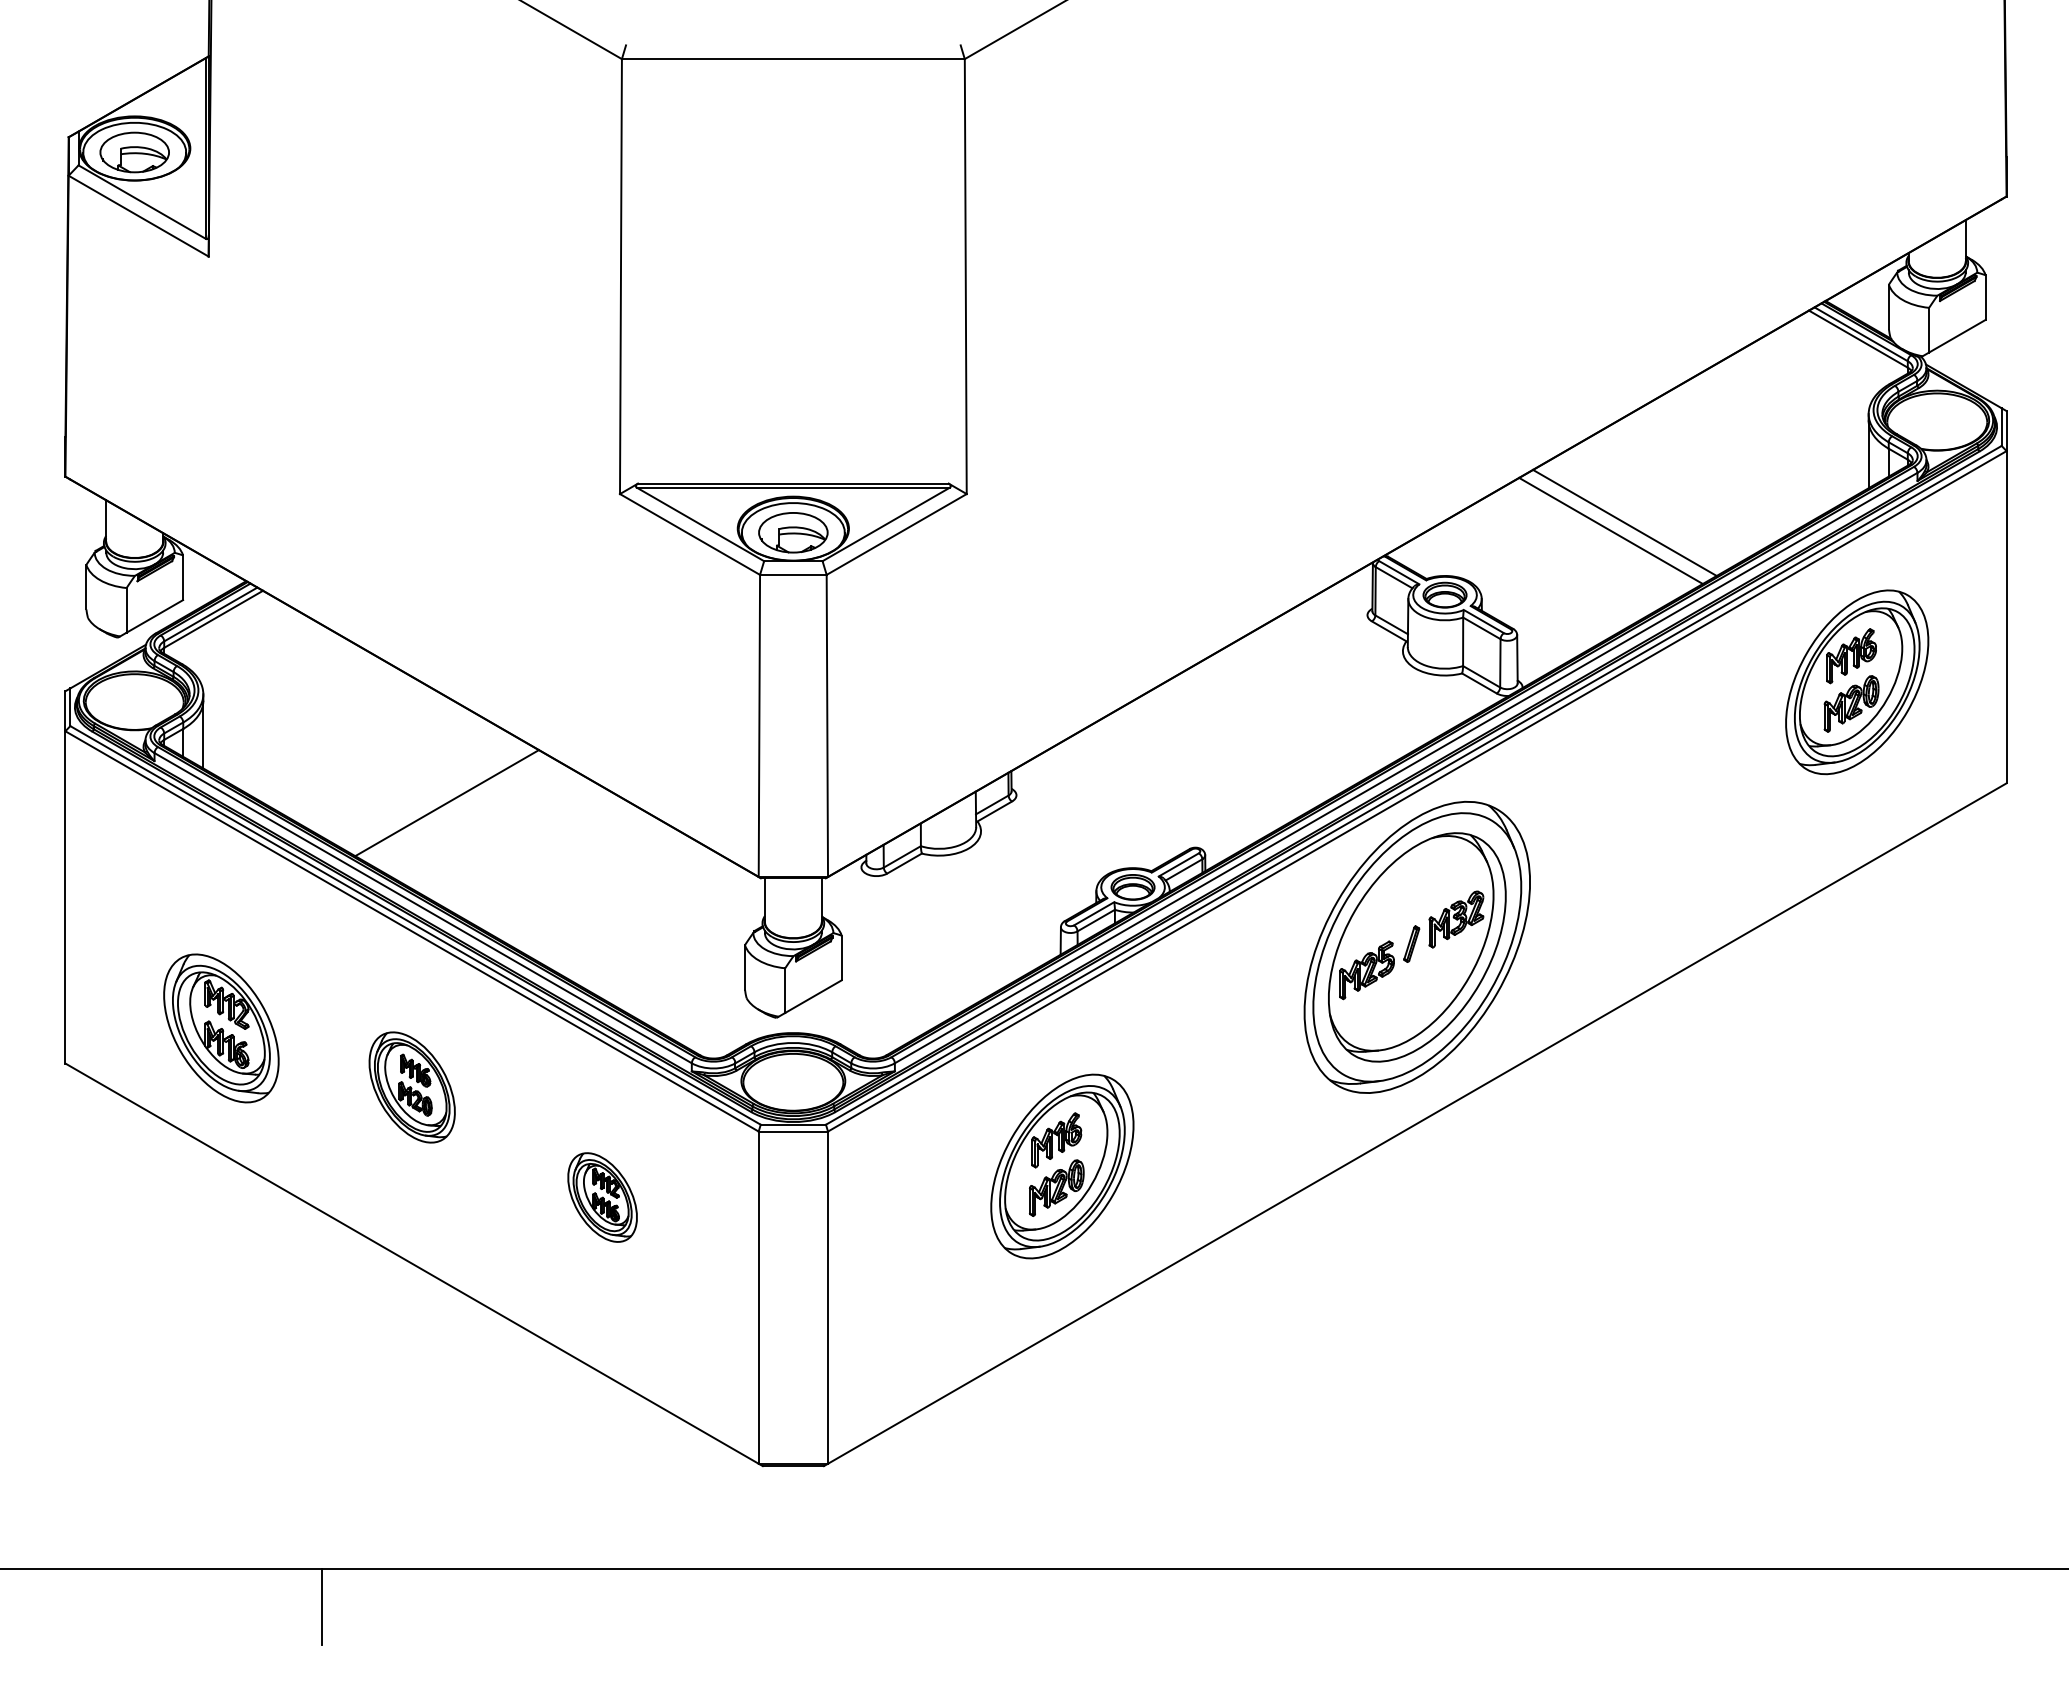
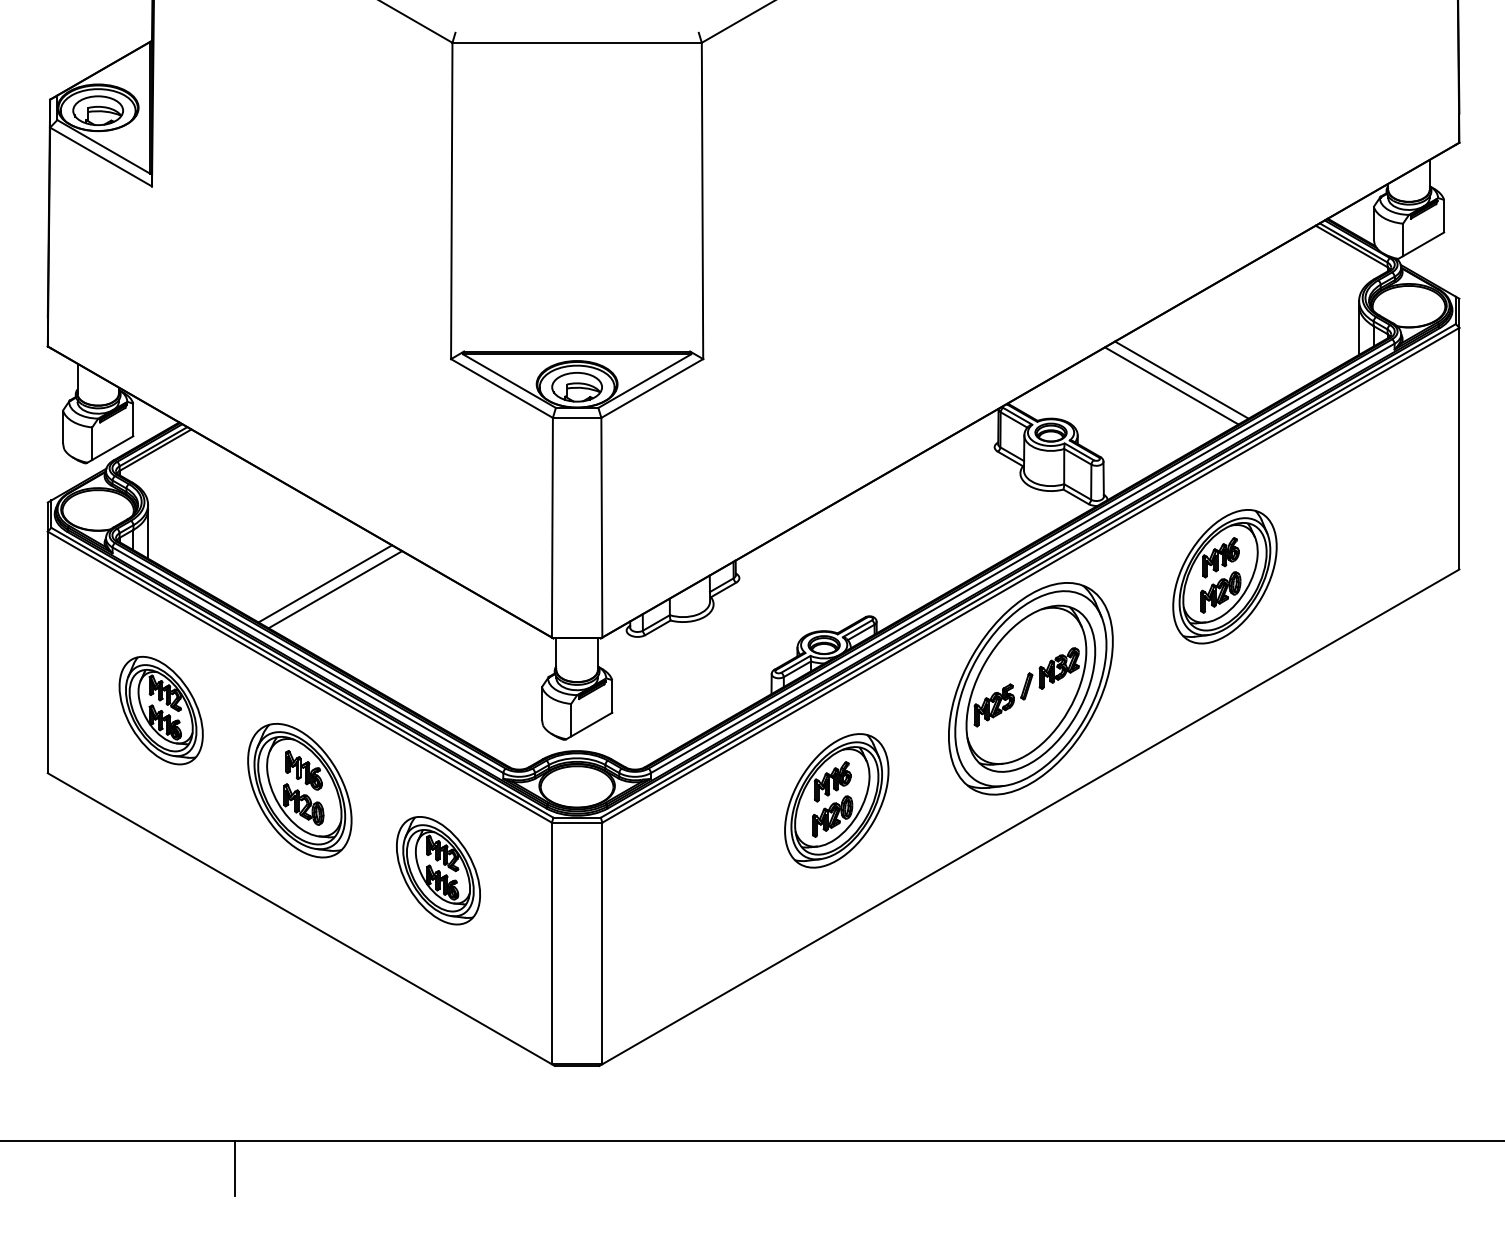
part: (1857, 682) -> (1225, 576), moved
line: (460, 811) -> (335, 589), added
part: (221, 1028) -> (161, 710), moved
part: (412, 1087) -> (300, 790), size x1.67
part: (1062, 1166) -> (836, 800), moved
part: (602, 1197) -> (438, 870), size x1.67

